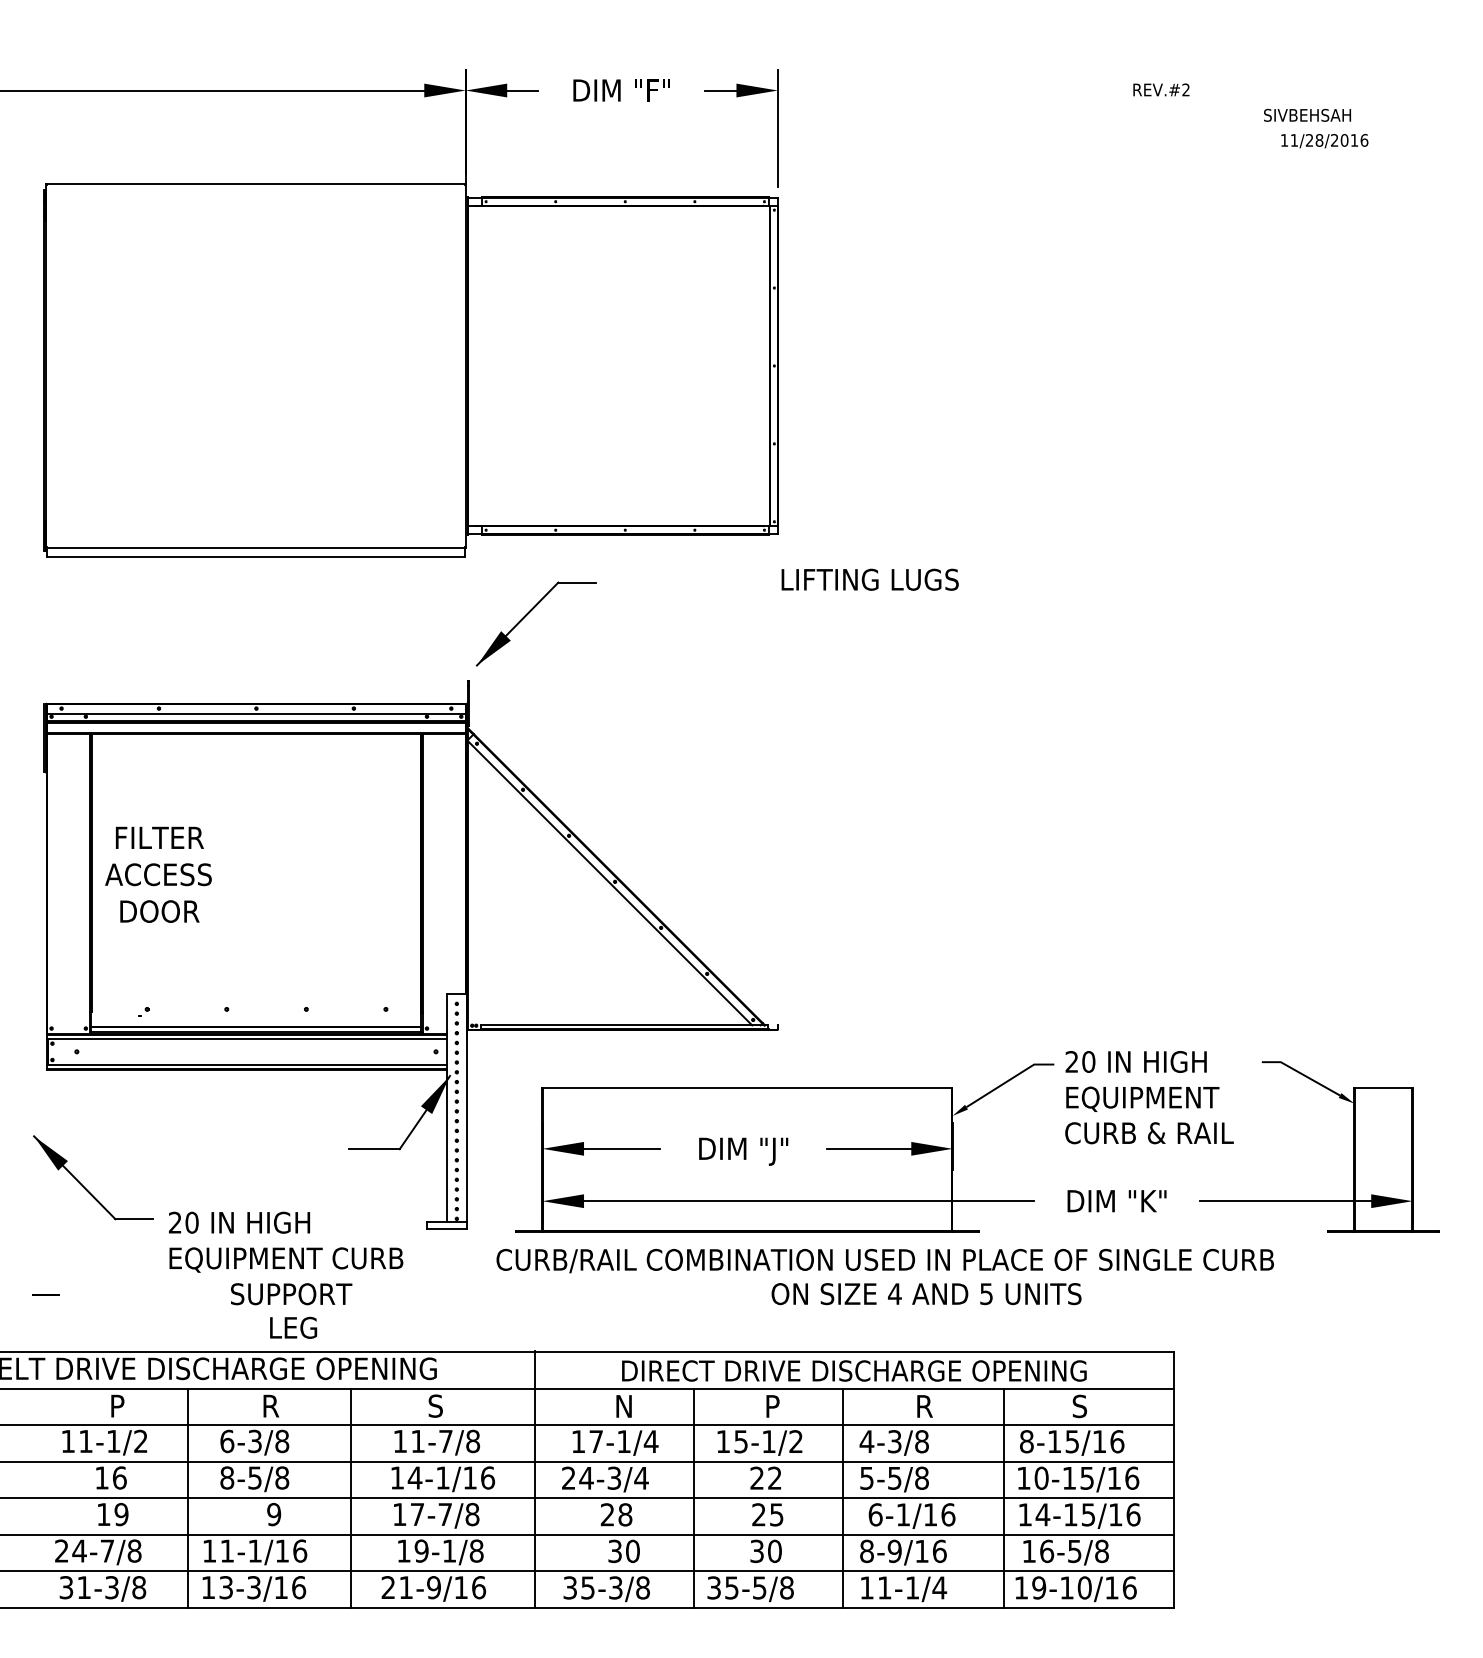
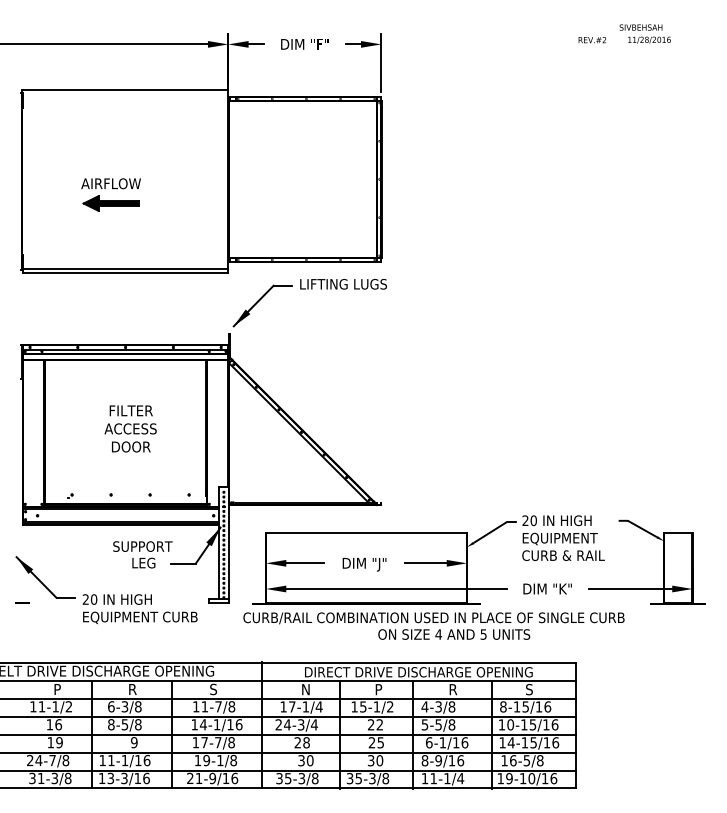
text: (1159, 90) -> (591, 40), moved
text: (1314, 127) -> (644, 33), moved
part: (225, 396) -> (110, 194), added
text: (869, 580) -> (343, 284), moved
text: (158, 873) -> (130, 428), moved
line: (46, 1293) -> (22, 602), moved
text: (290, 1310) -> (142, 554), moved
text: (759, 1587) -> (372, 778), 35-5/8 -> 35-3/8

